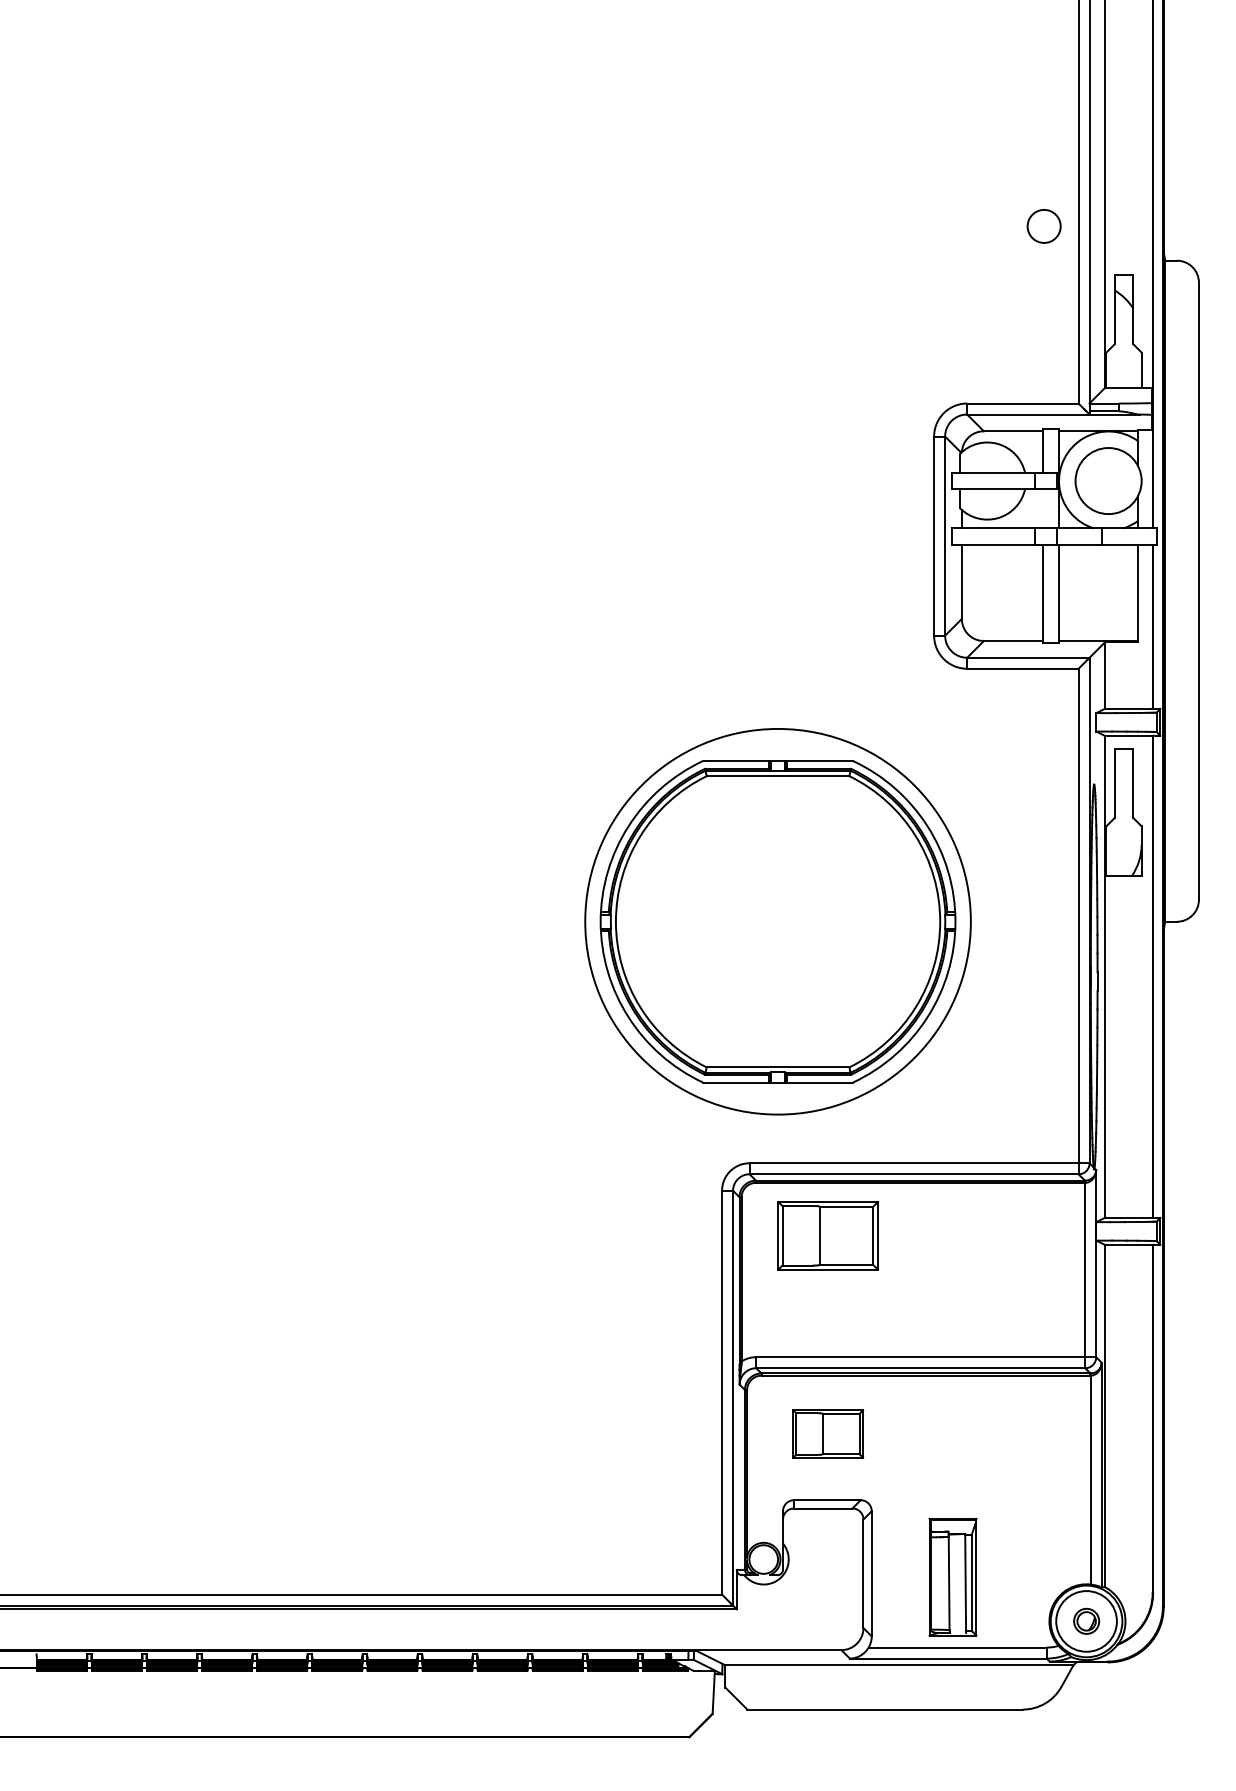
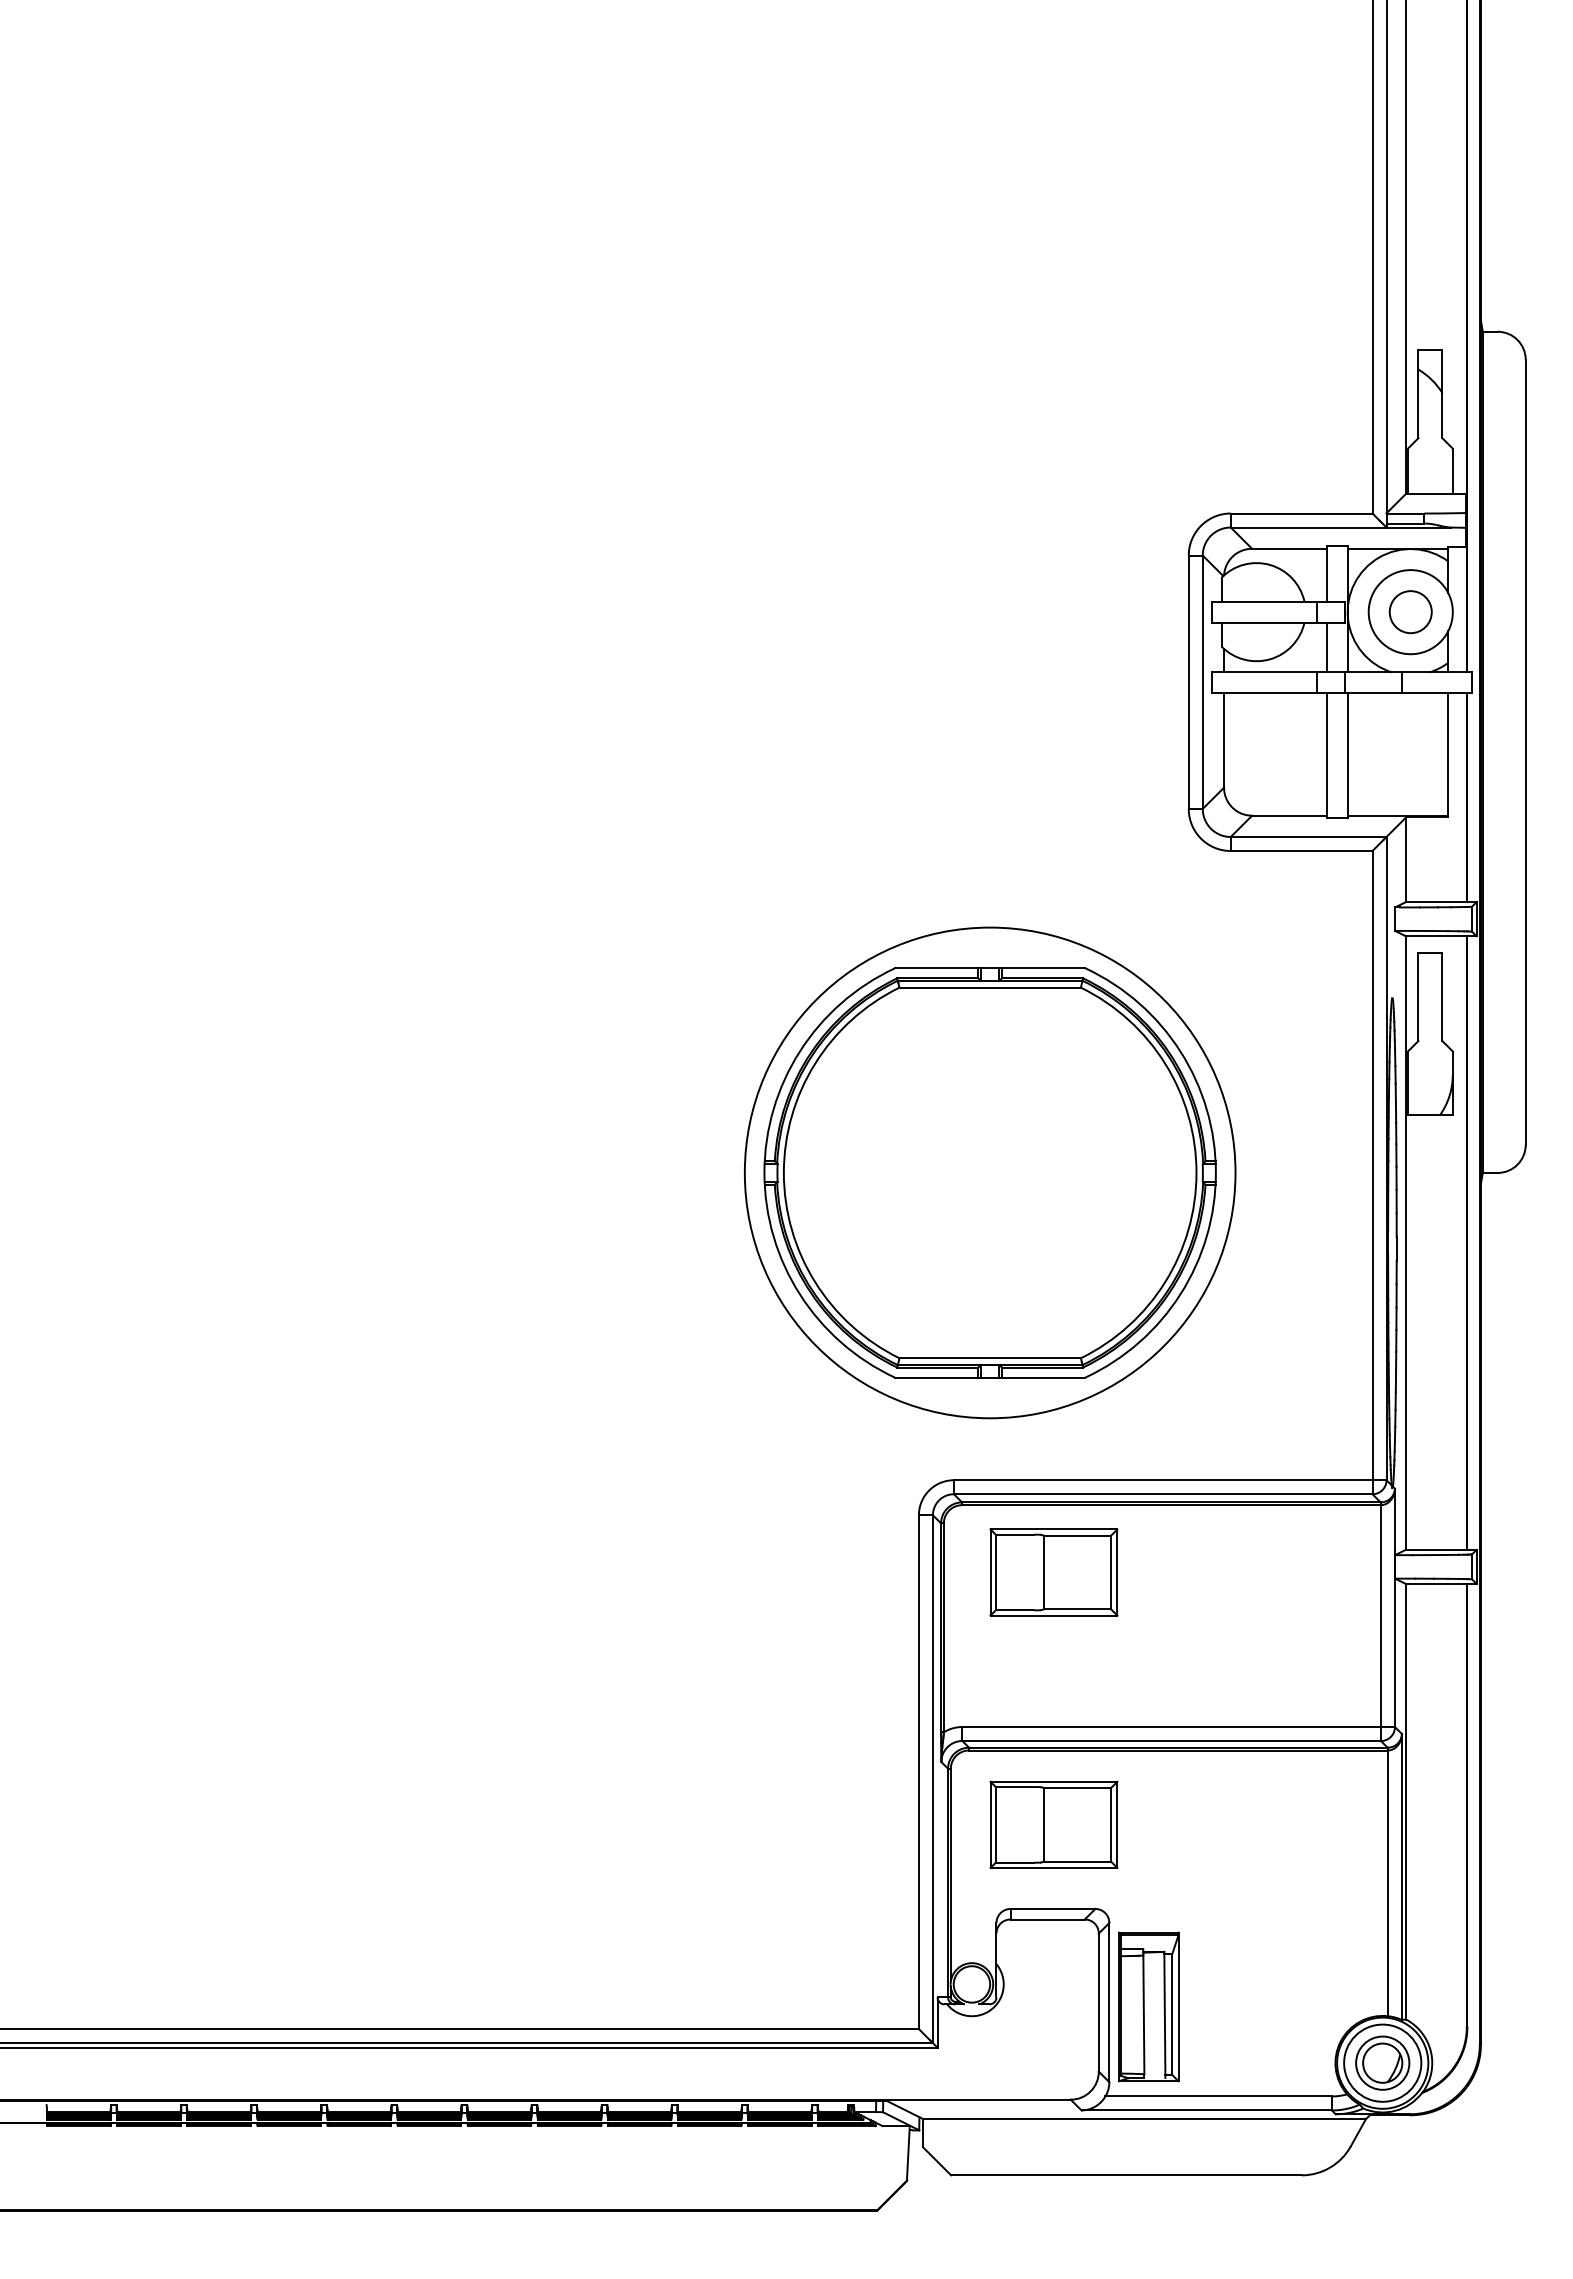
circle: (1043, 226) -> (1410, 612), moved
line: (1042, 508) -> (1326, 647), added
part: (827, 1433) -> (1053, 1824), size x1.43
part: (952, 1576) -> (1148, 2006), moved
part: (1086, 1620) -> (1382, 2062), size x1.67

